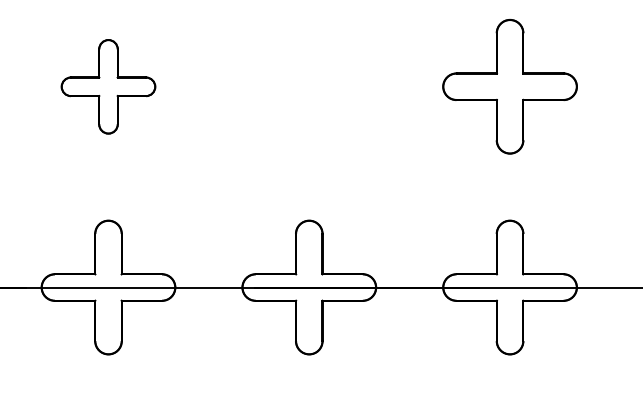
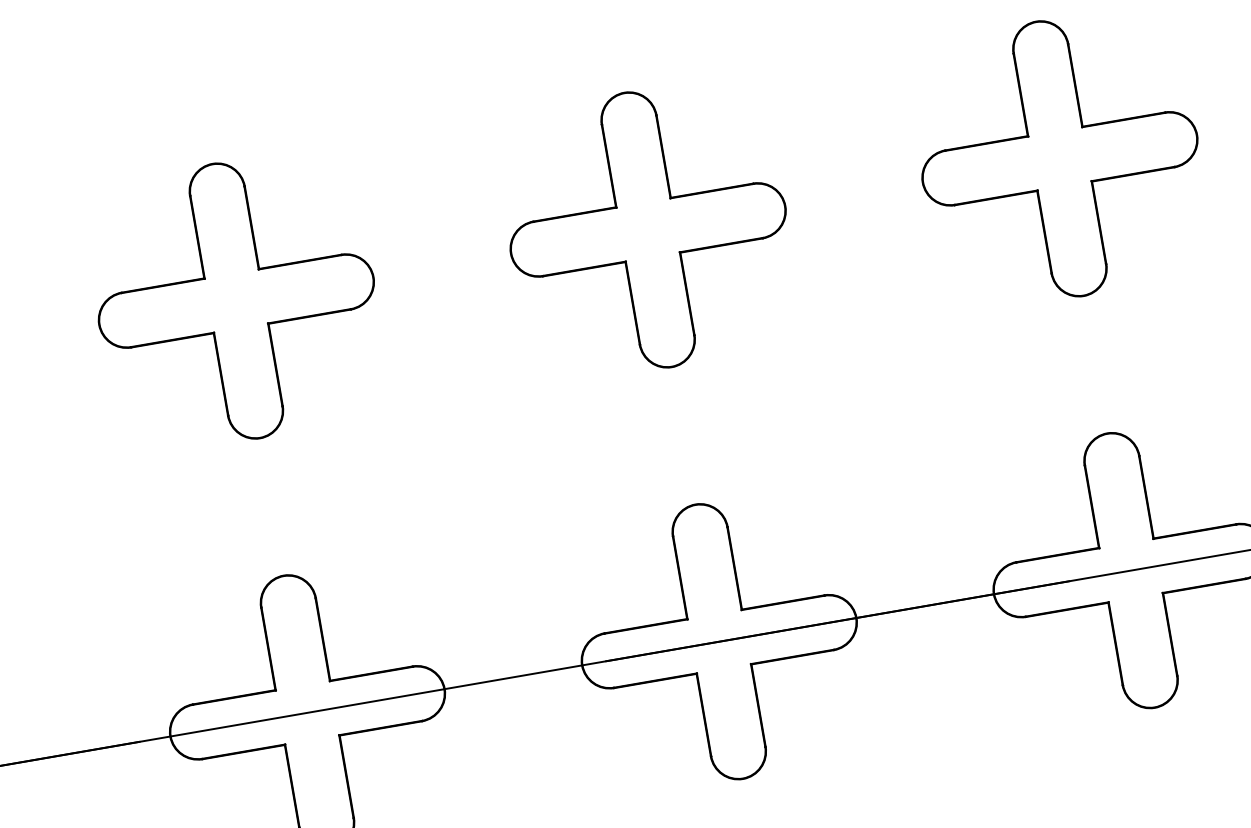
part: (108, 86) -> (236, 300), size x1.43
part: (309, 86) -> (648, 229), added

